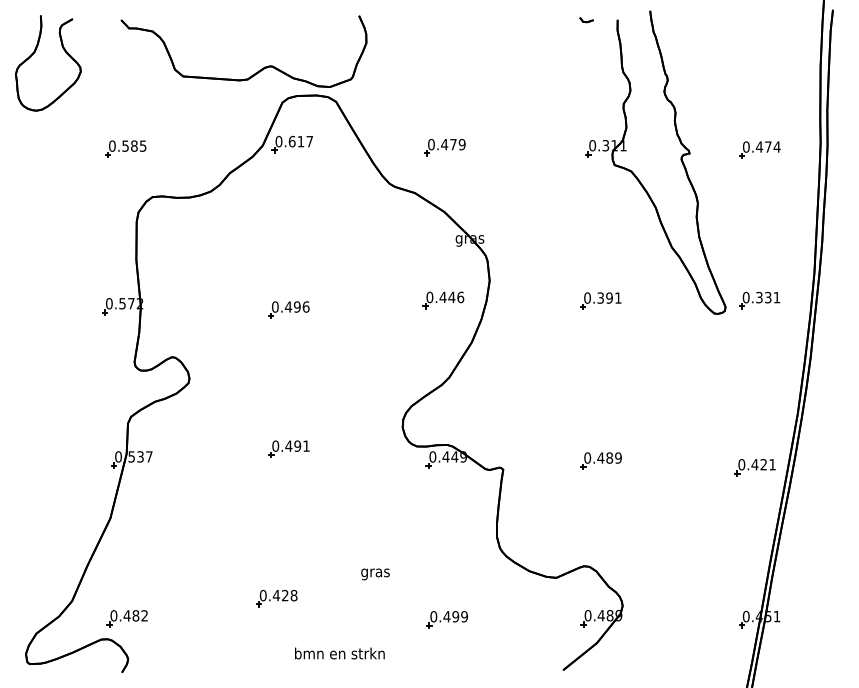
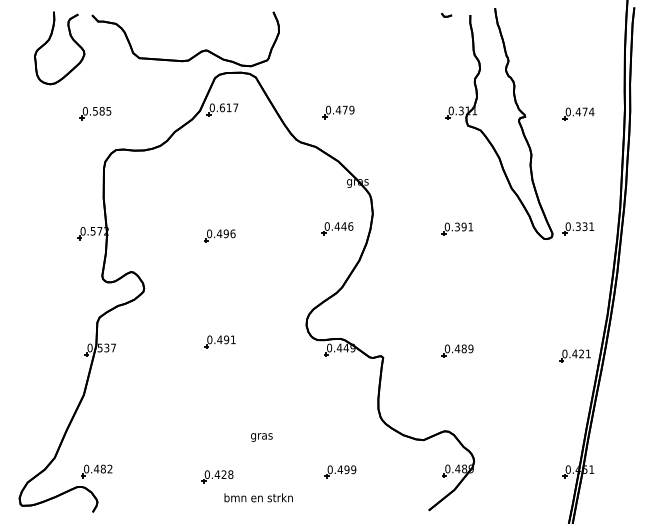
part: (36, 51) -> (50, 39), moved
text: (375, 574) -> (261, 437), moved
part: (276, 598) -> (217, 476), moved

